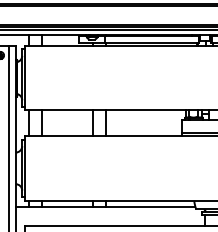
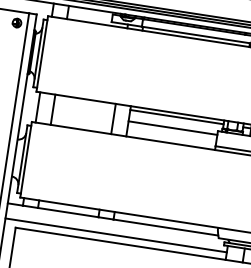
line: (145, 113) -> (176, 116), added
line: (143, 123) -> (172, 128), added
line: (109, 219) -> (115, 234), added

